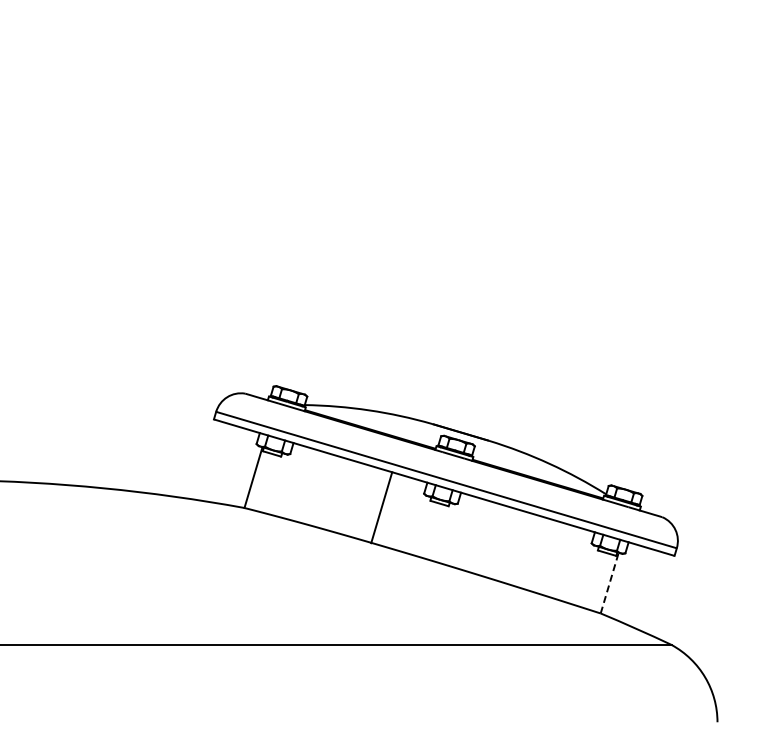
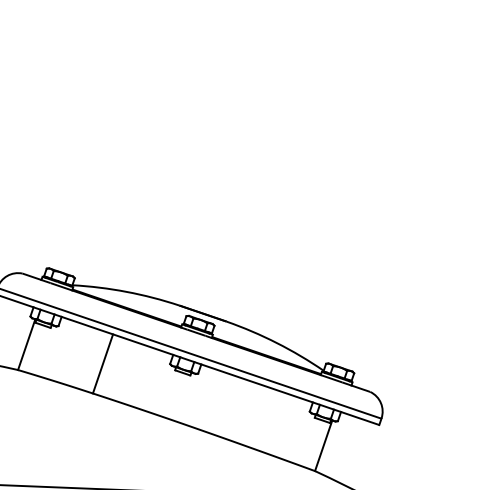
line: (381, 507) -> (102, 363), moved
line: (609, 583) -> (323, 446), dashed -> solid

